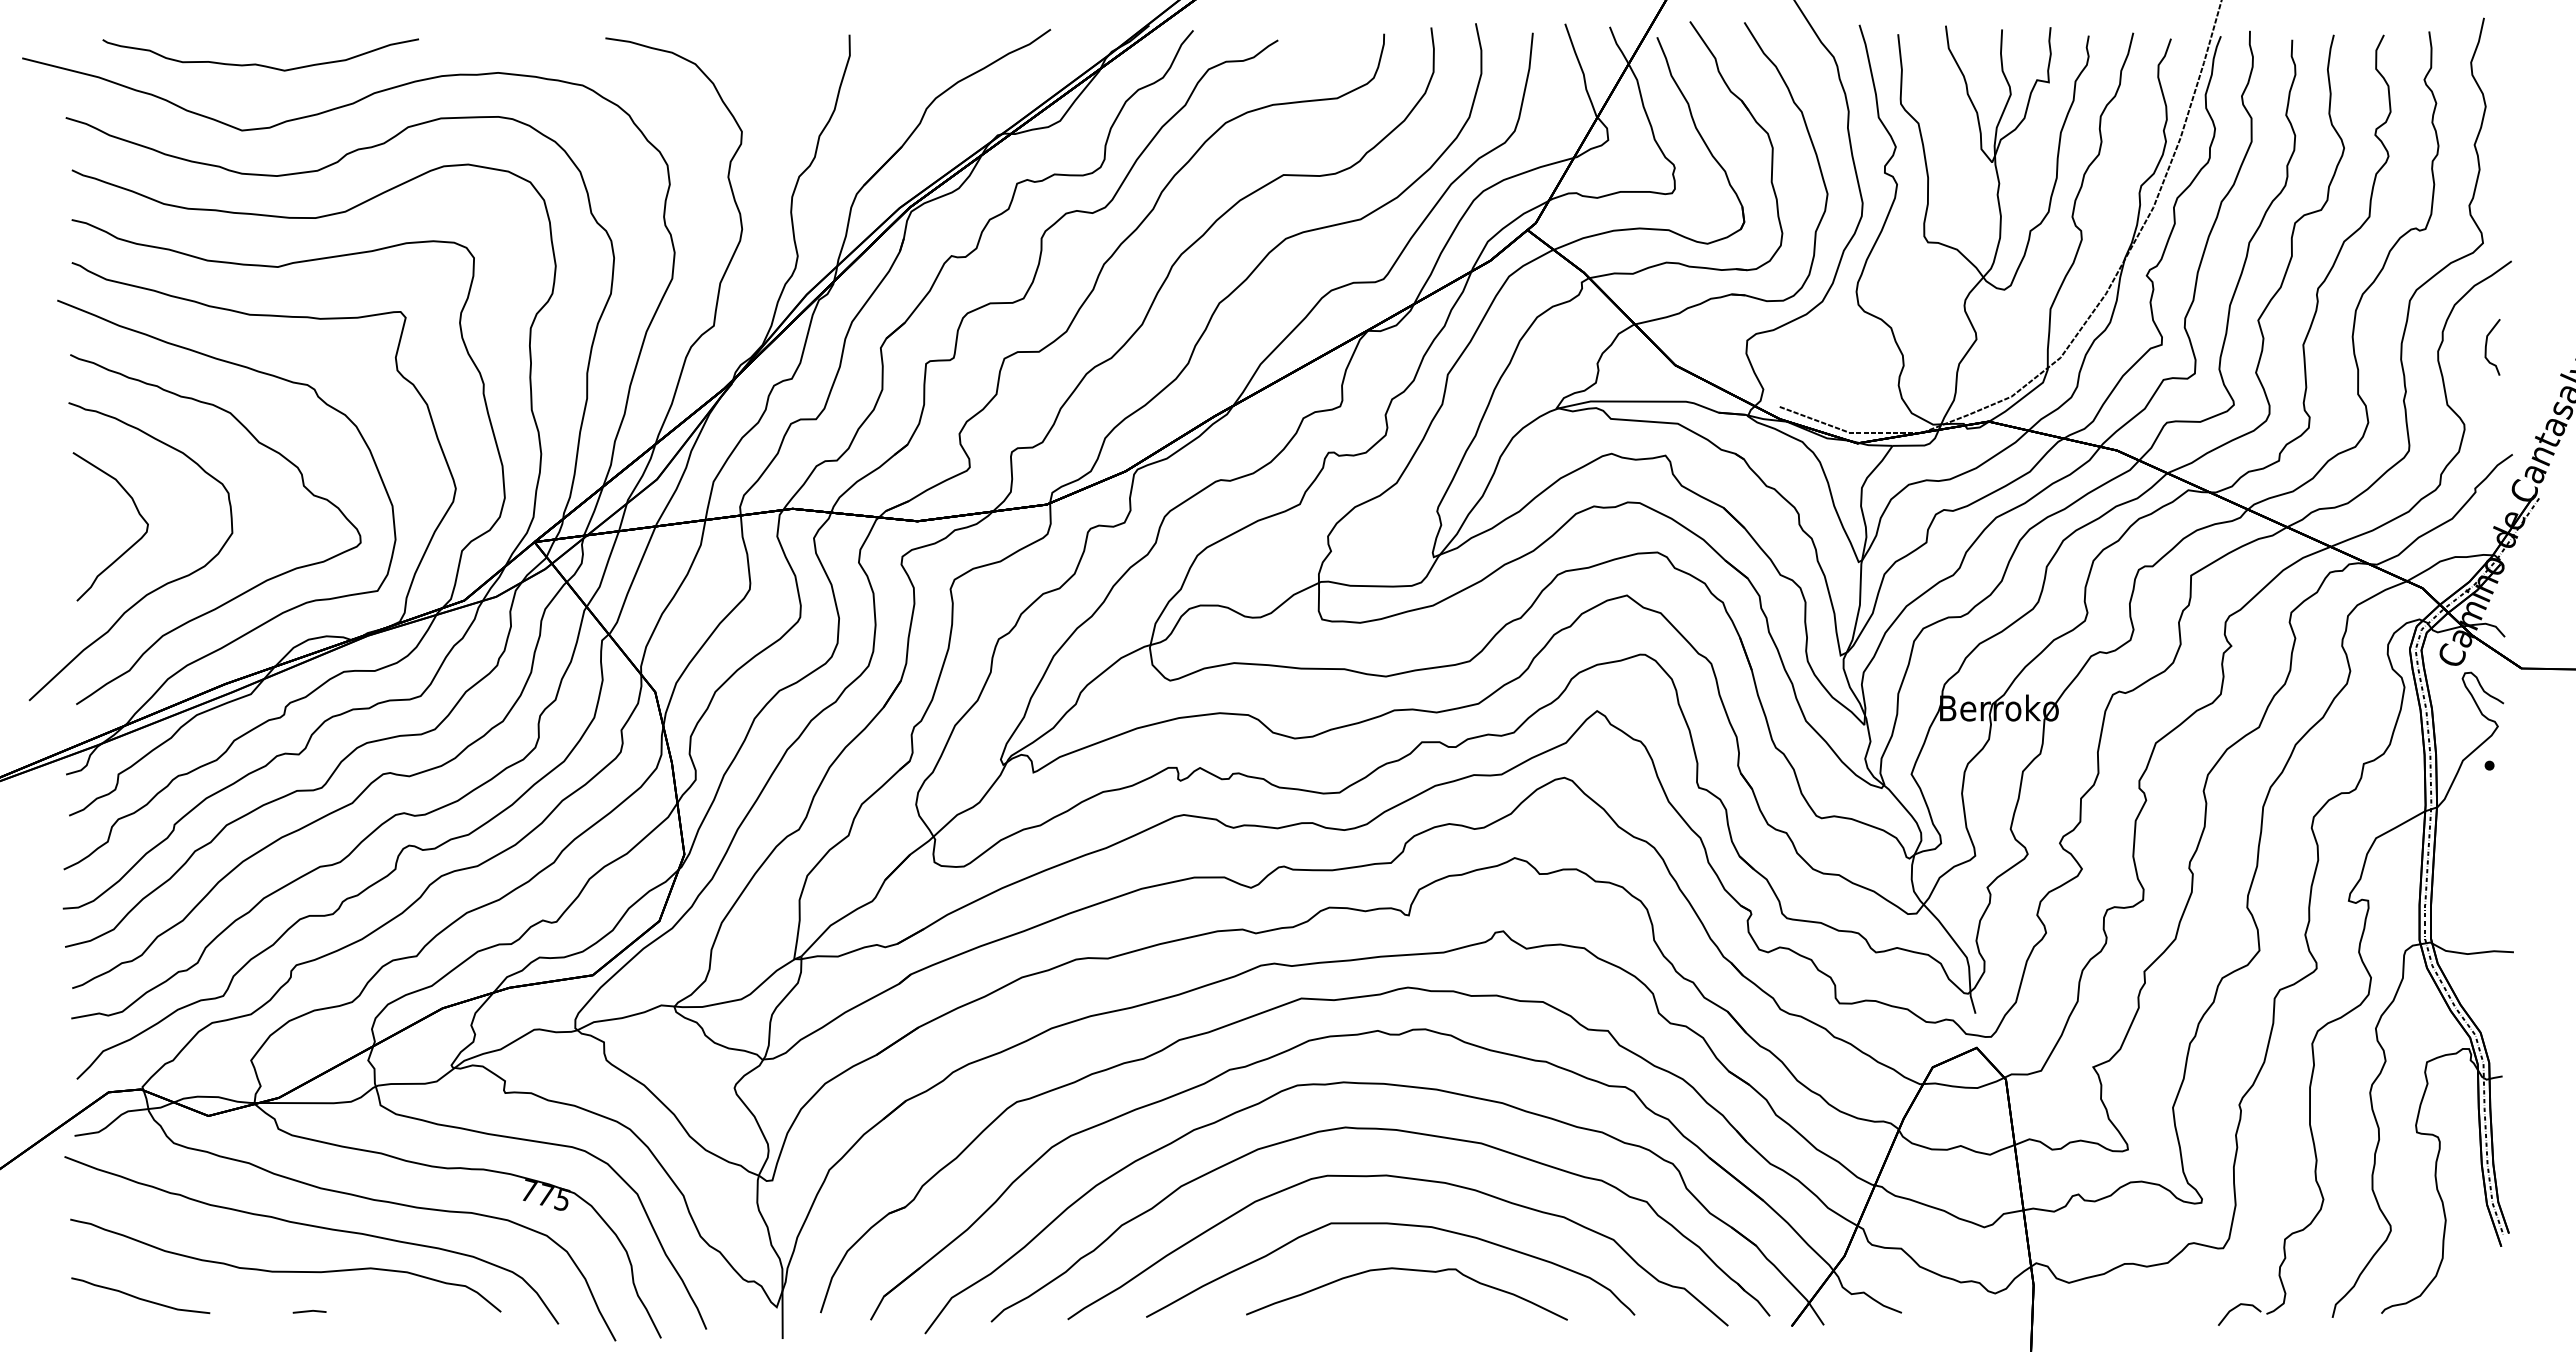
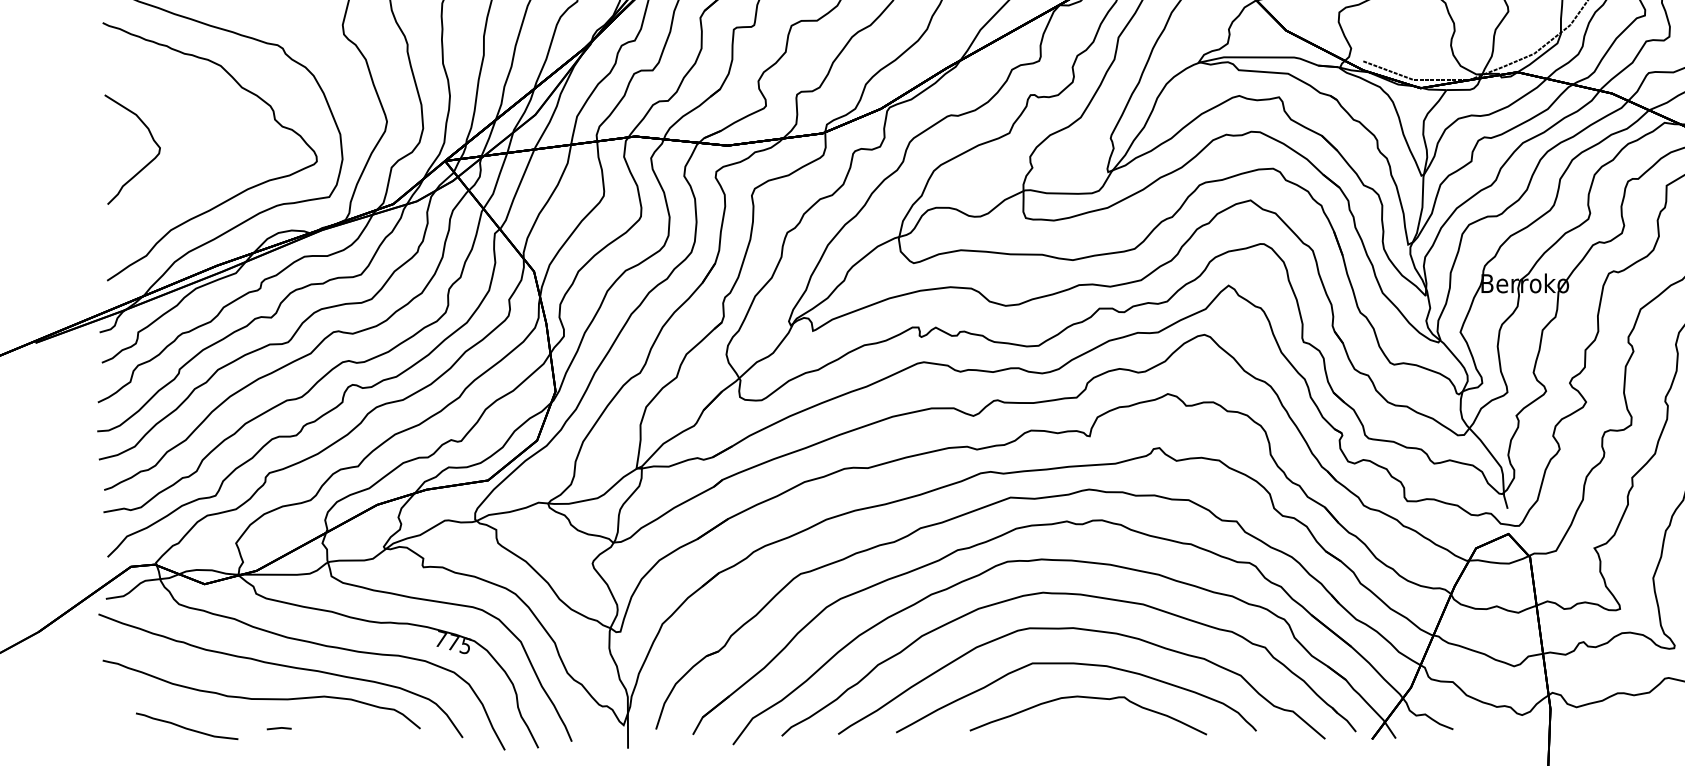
curve: (150, 591) -> (161, 197), removed
curve: (139, 1297) -> (186, 727), moved

